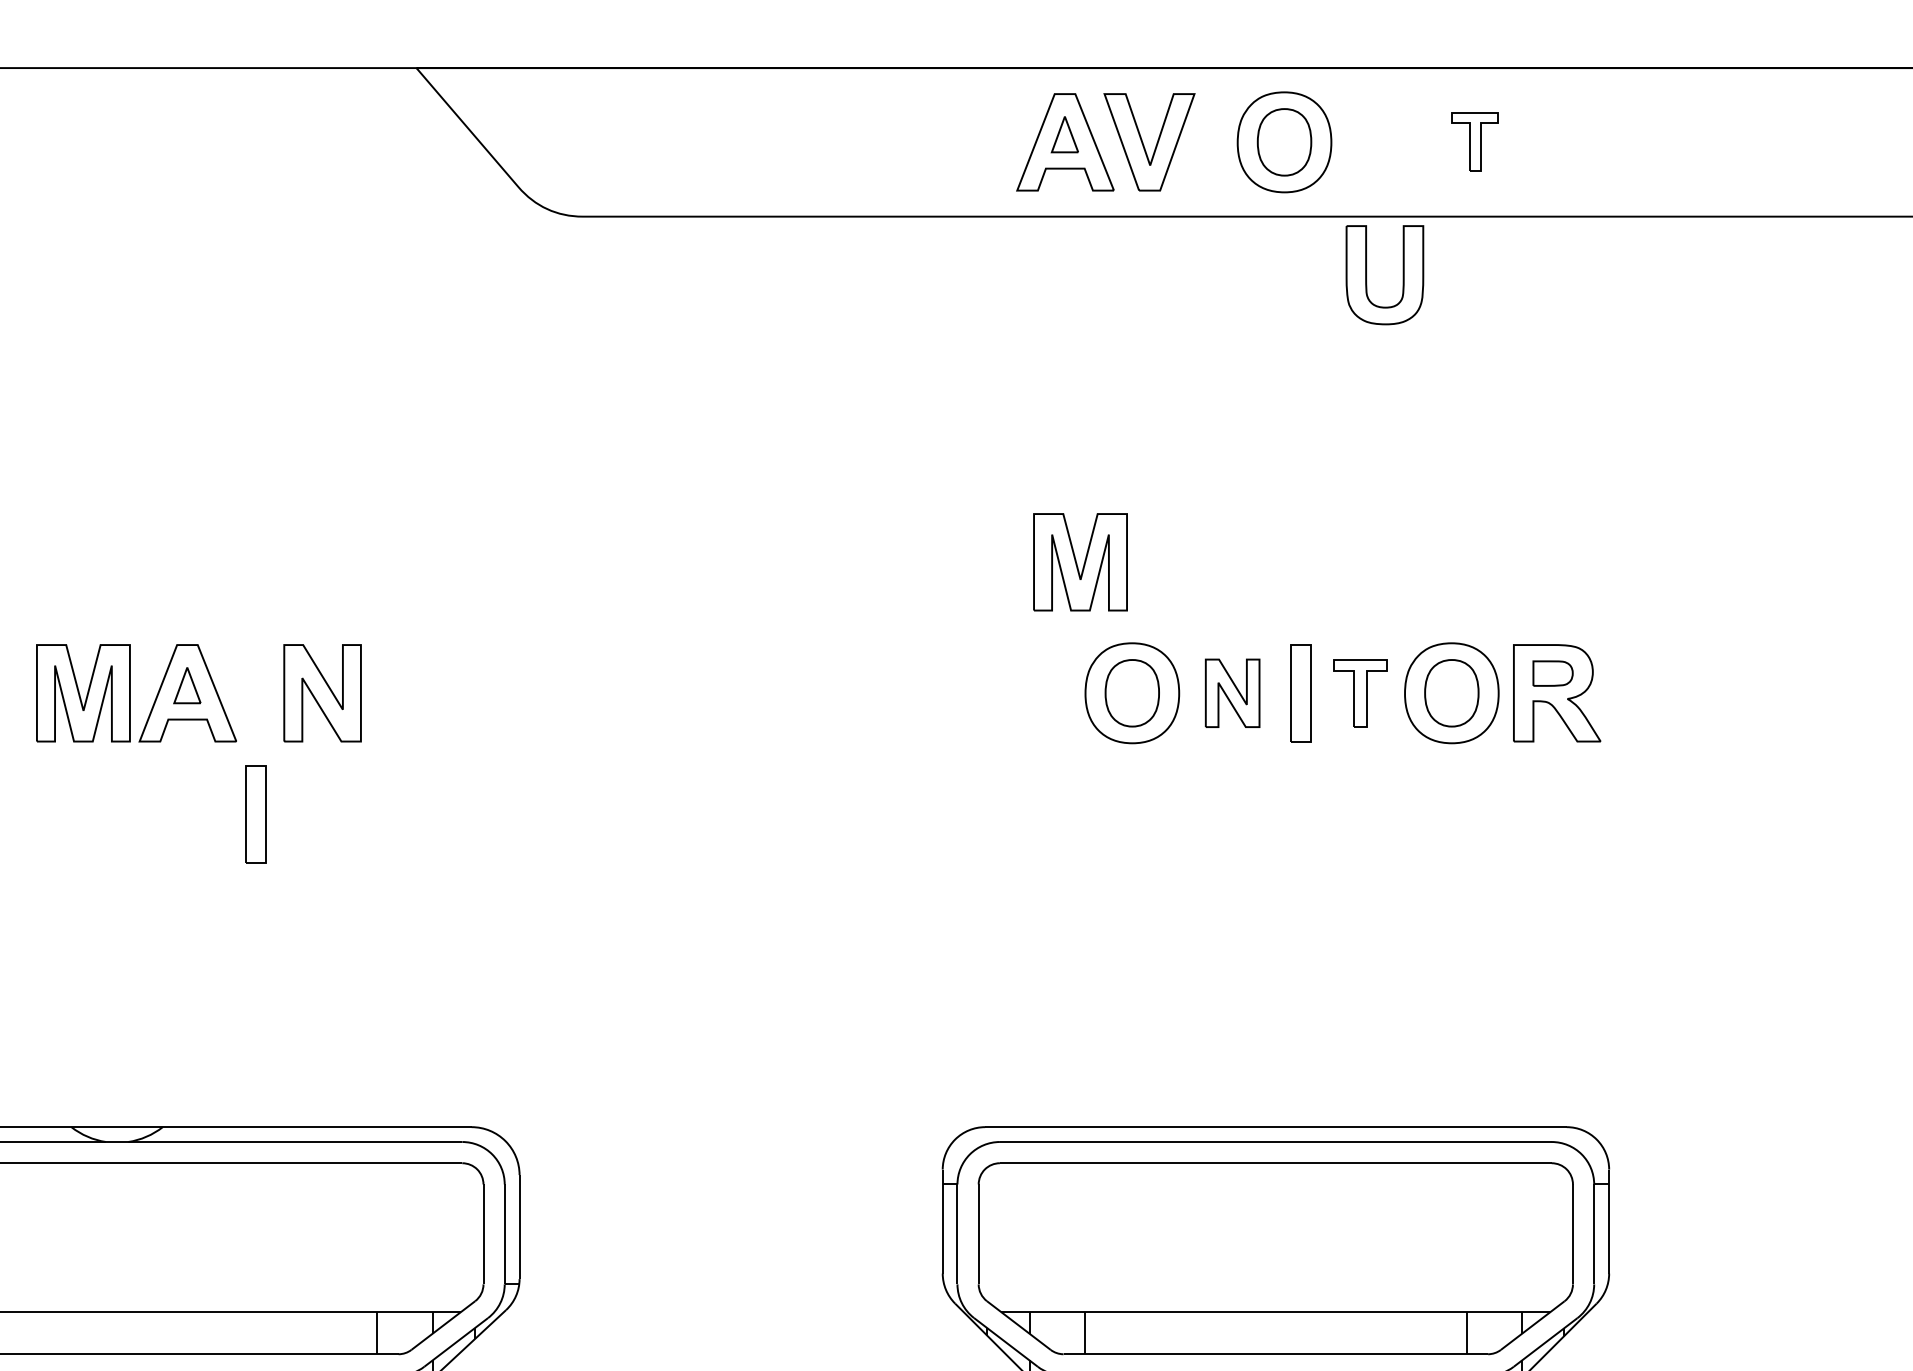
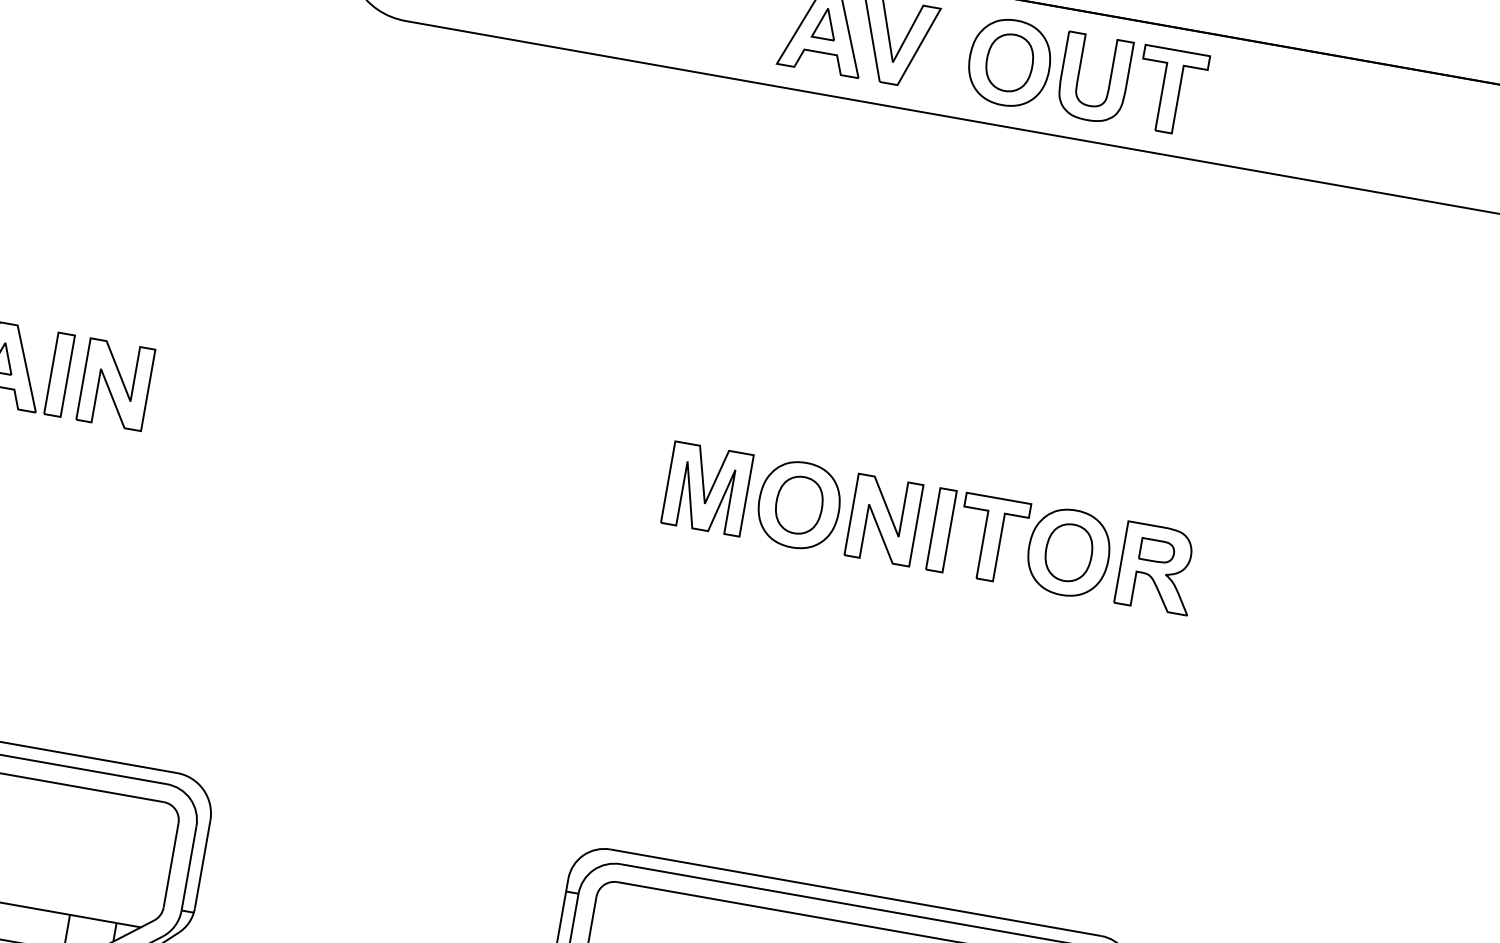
part: (1475, 142) -> (1170, 91), size x1.67
part: (1366, 275) -> (1078, 76), moved
part: (1080, 562) -> (707, 489), moved
part: (1232, 693) -> (883, 520), size x1.43
part: (1360, 693) -> (991, 539), size x1.43
part: (255, 814) -> (59, 374), moved

